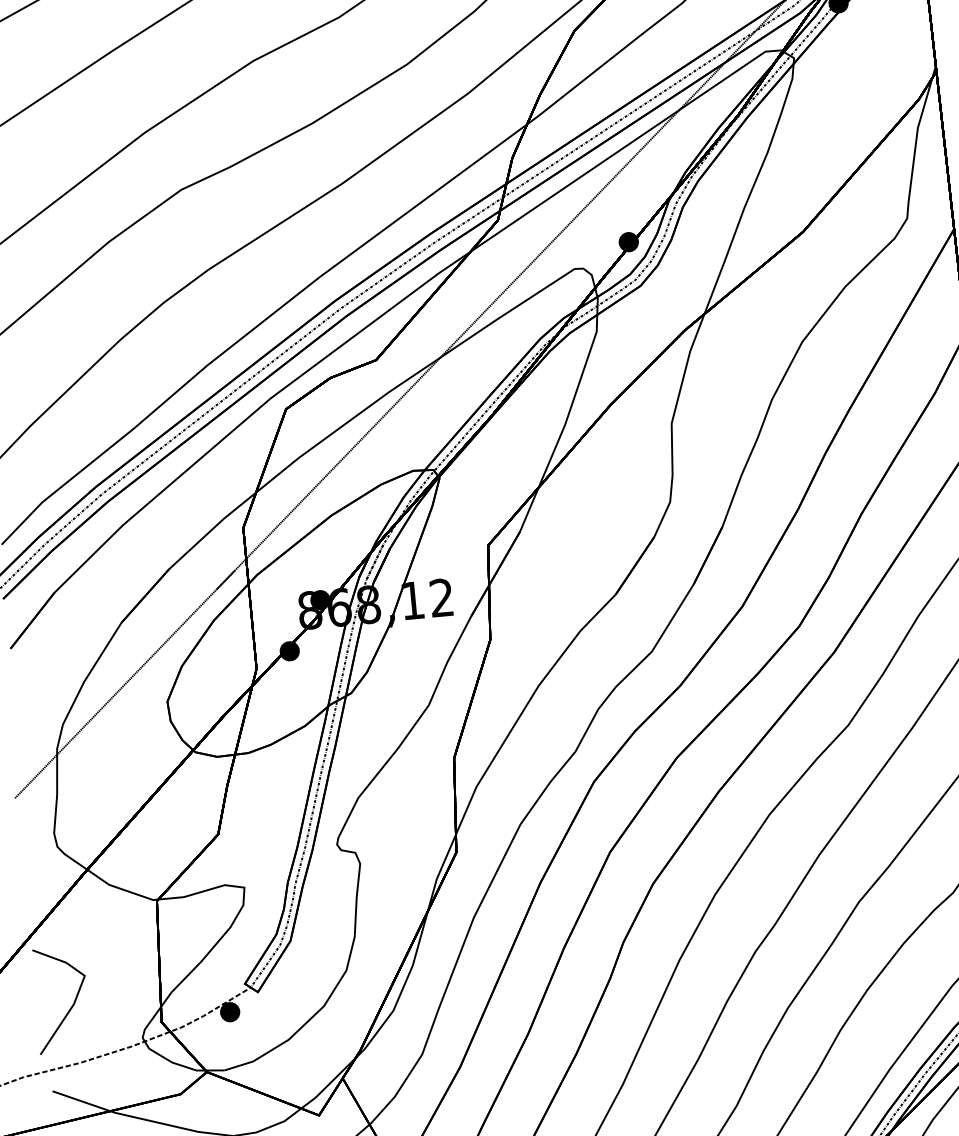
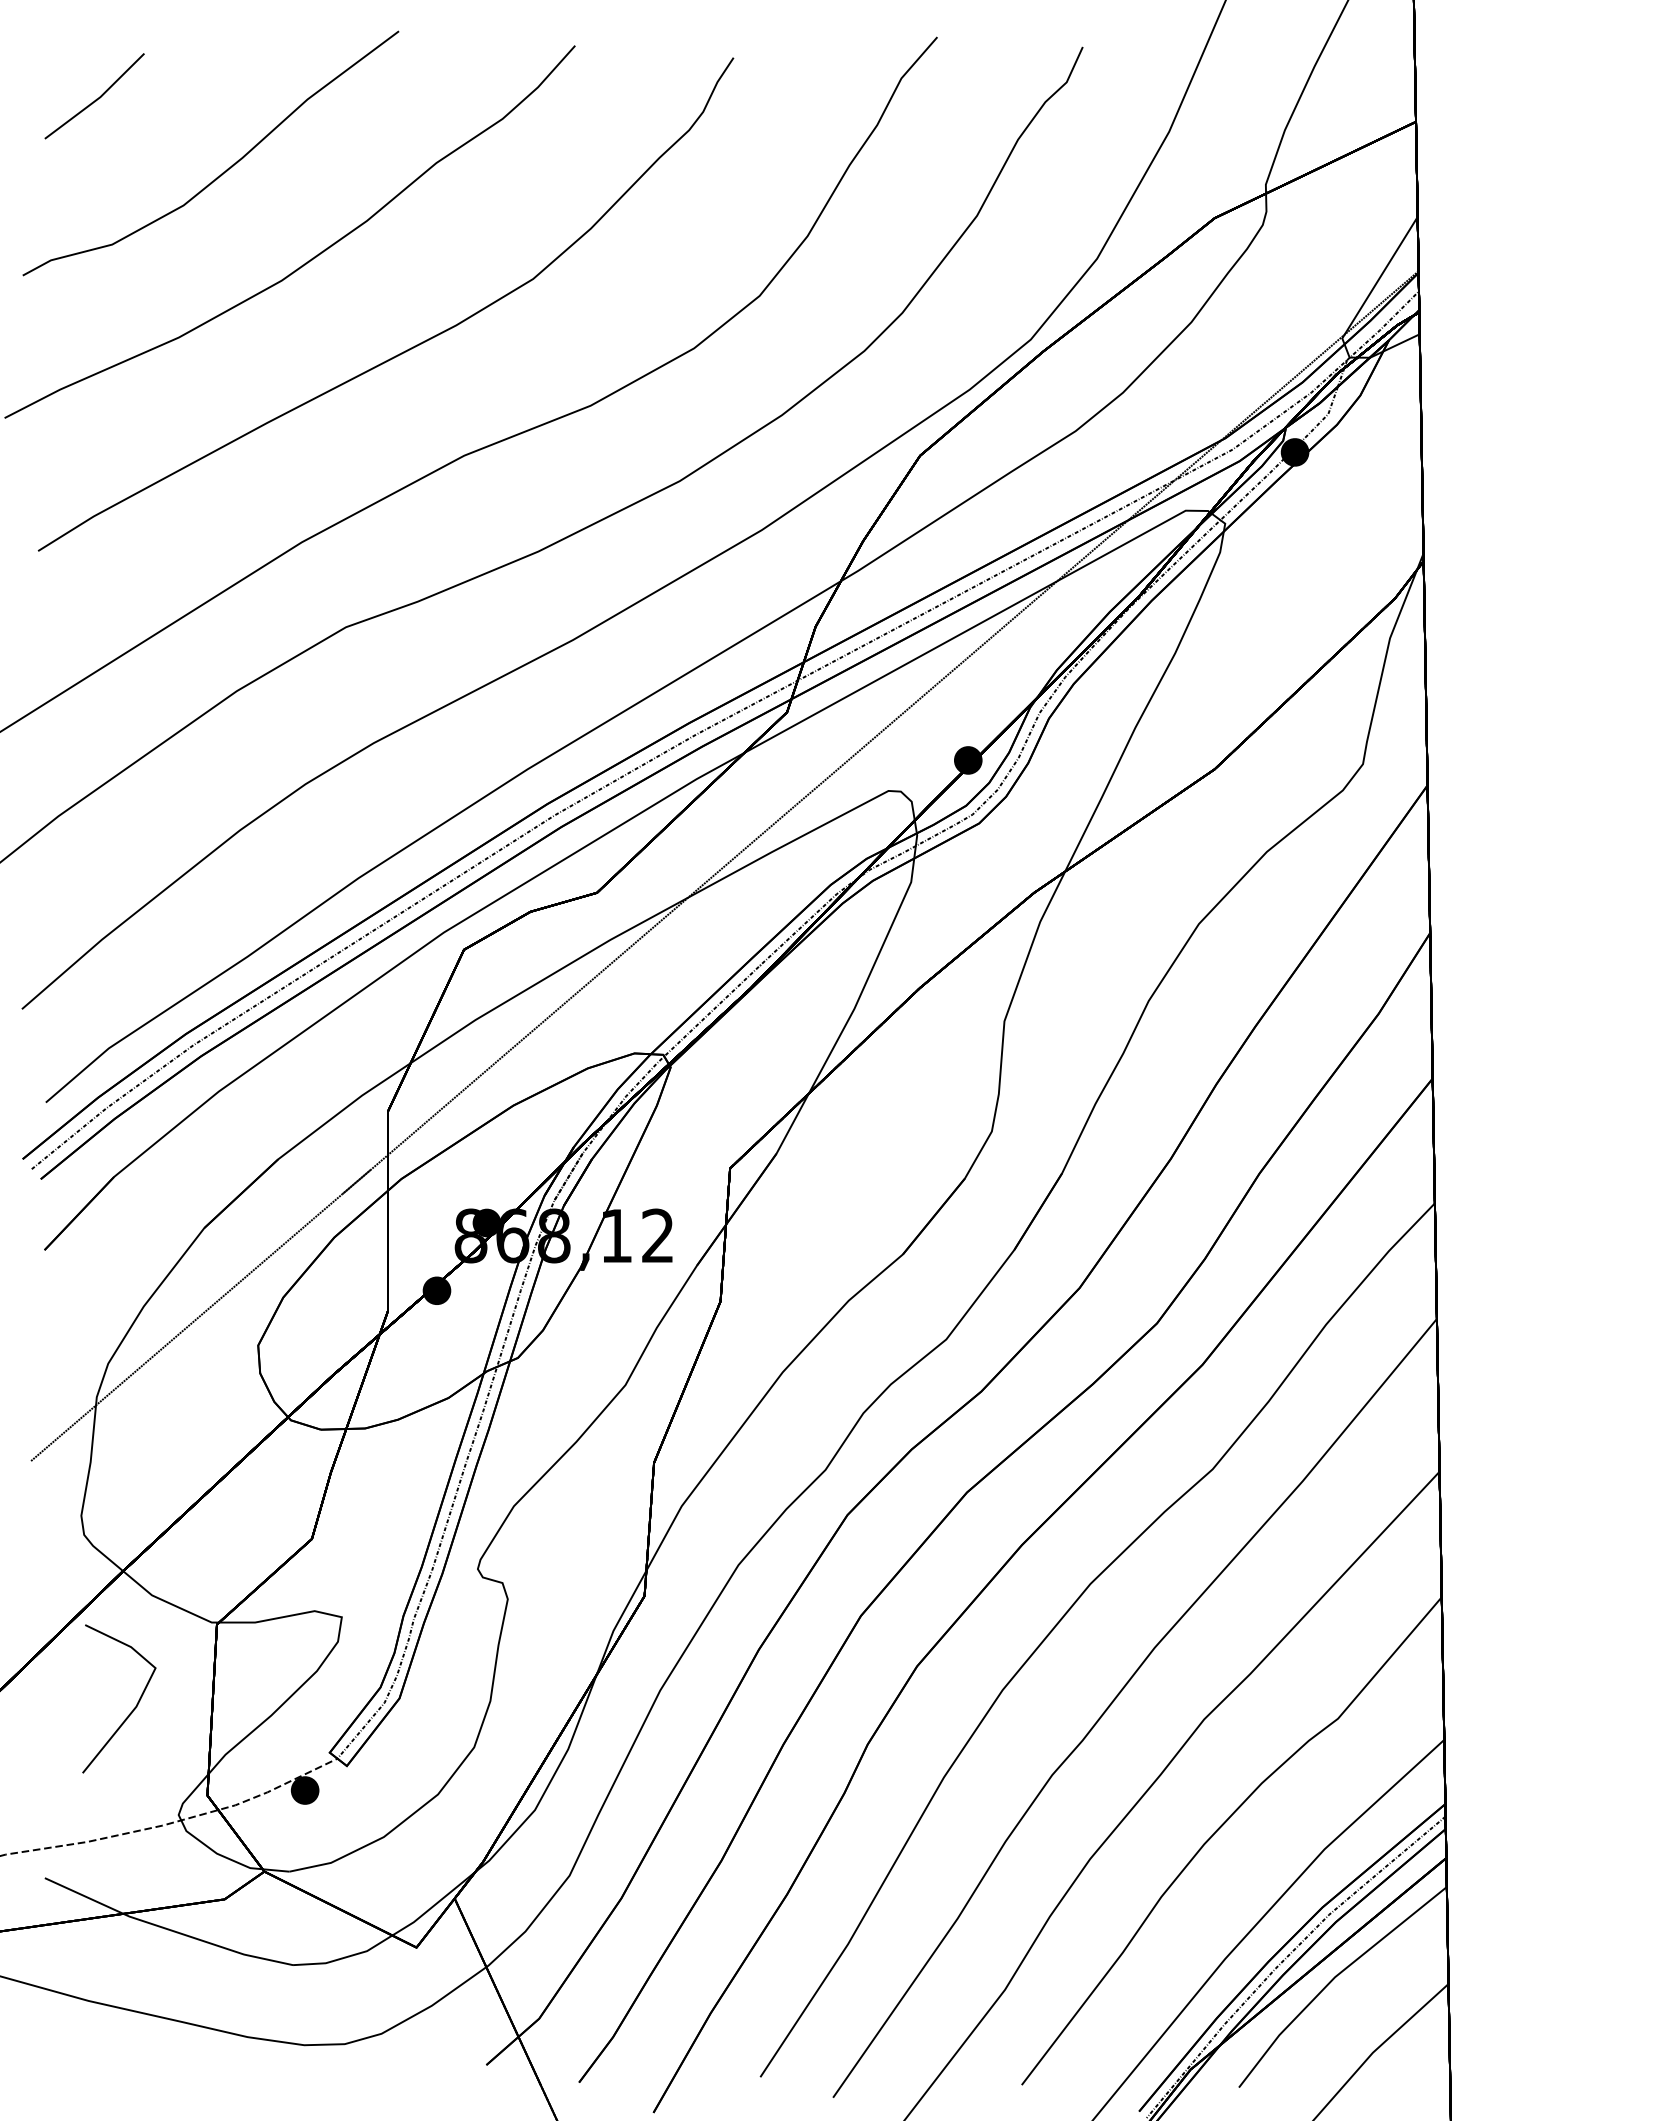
line: (71, 1006) -> (132, 1709), moved

